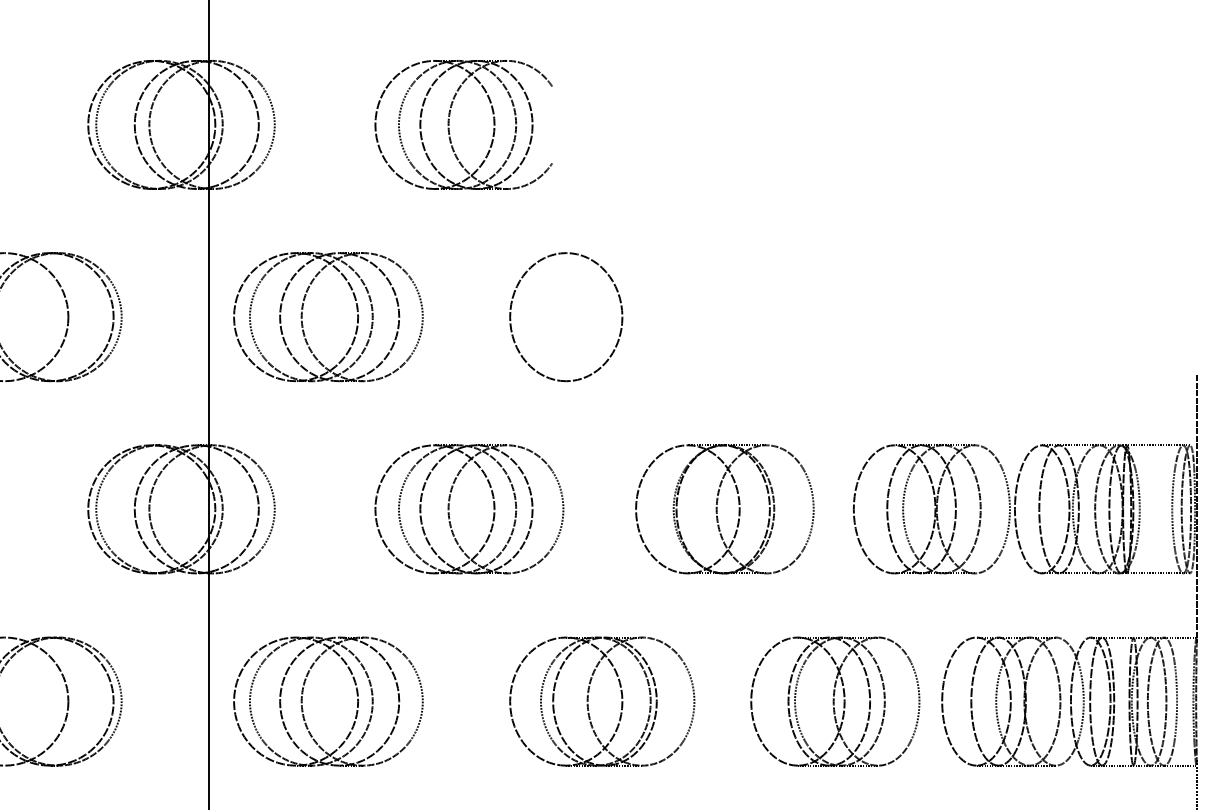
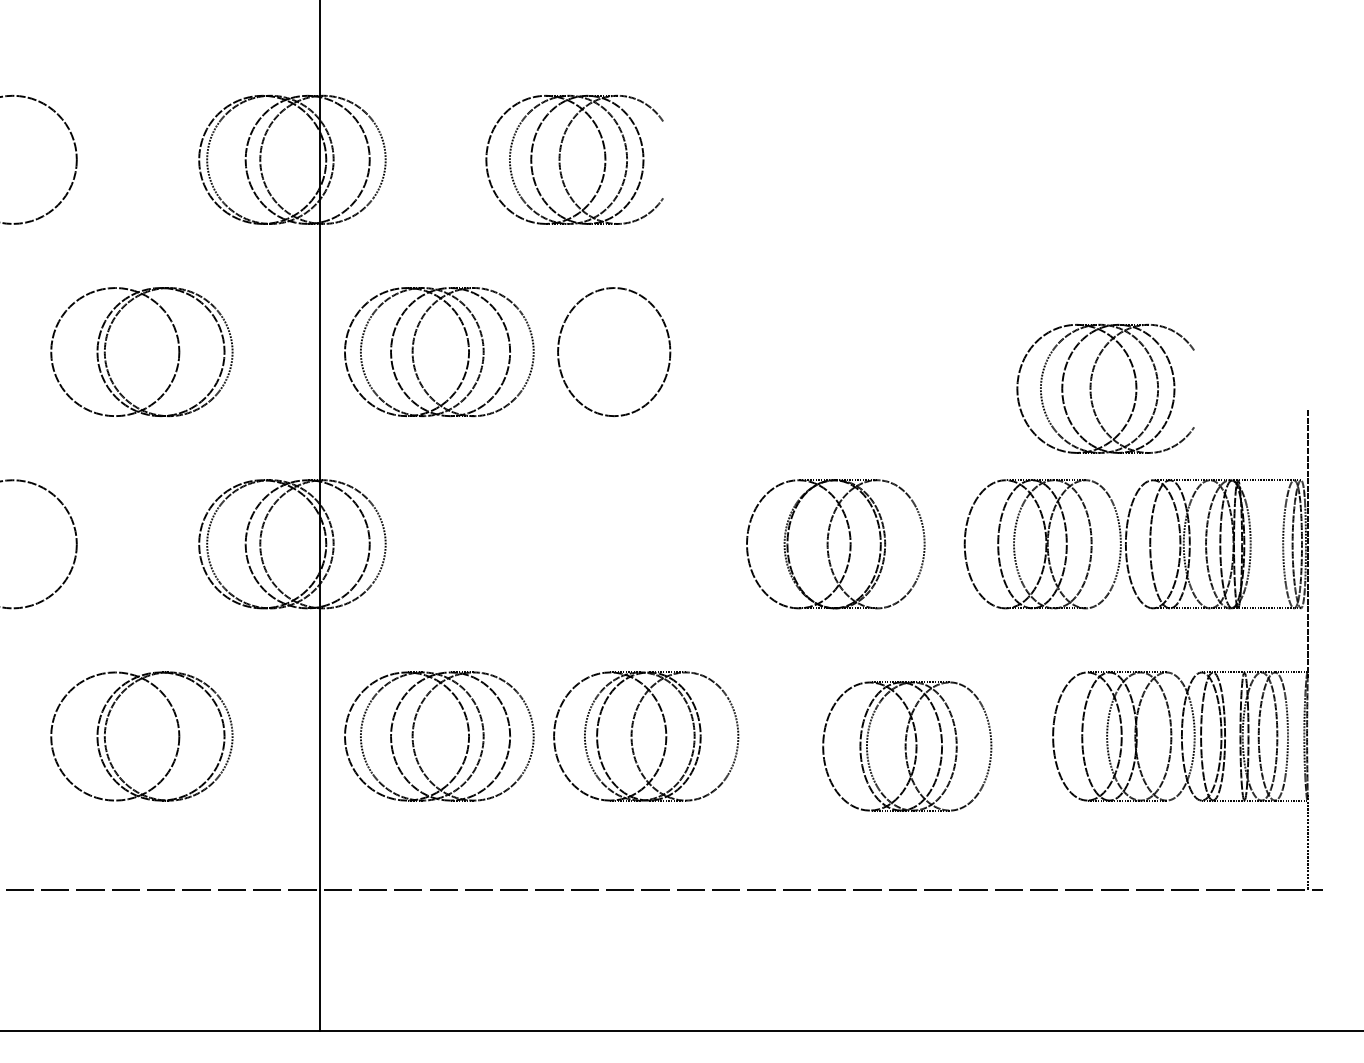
part: (620, 308) -> (668, 343), moved
part: (980, 353) -> (1091, 388), added
part: (449, 509) -> (560, 544), removed
part: (588, 701) -> (632, 736), moved
part: (835, 701) -> (907, 746), moved

